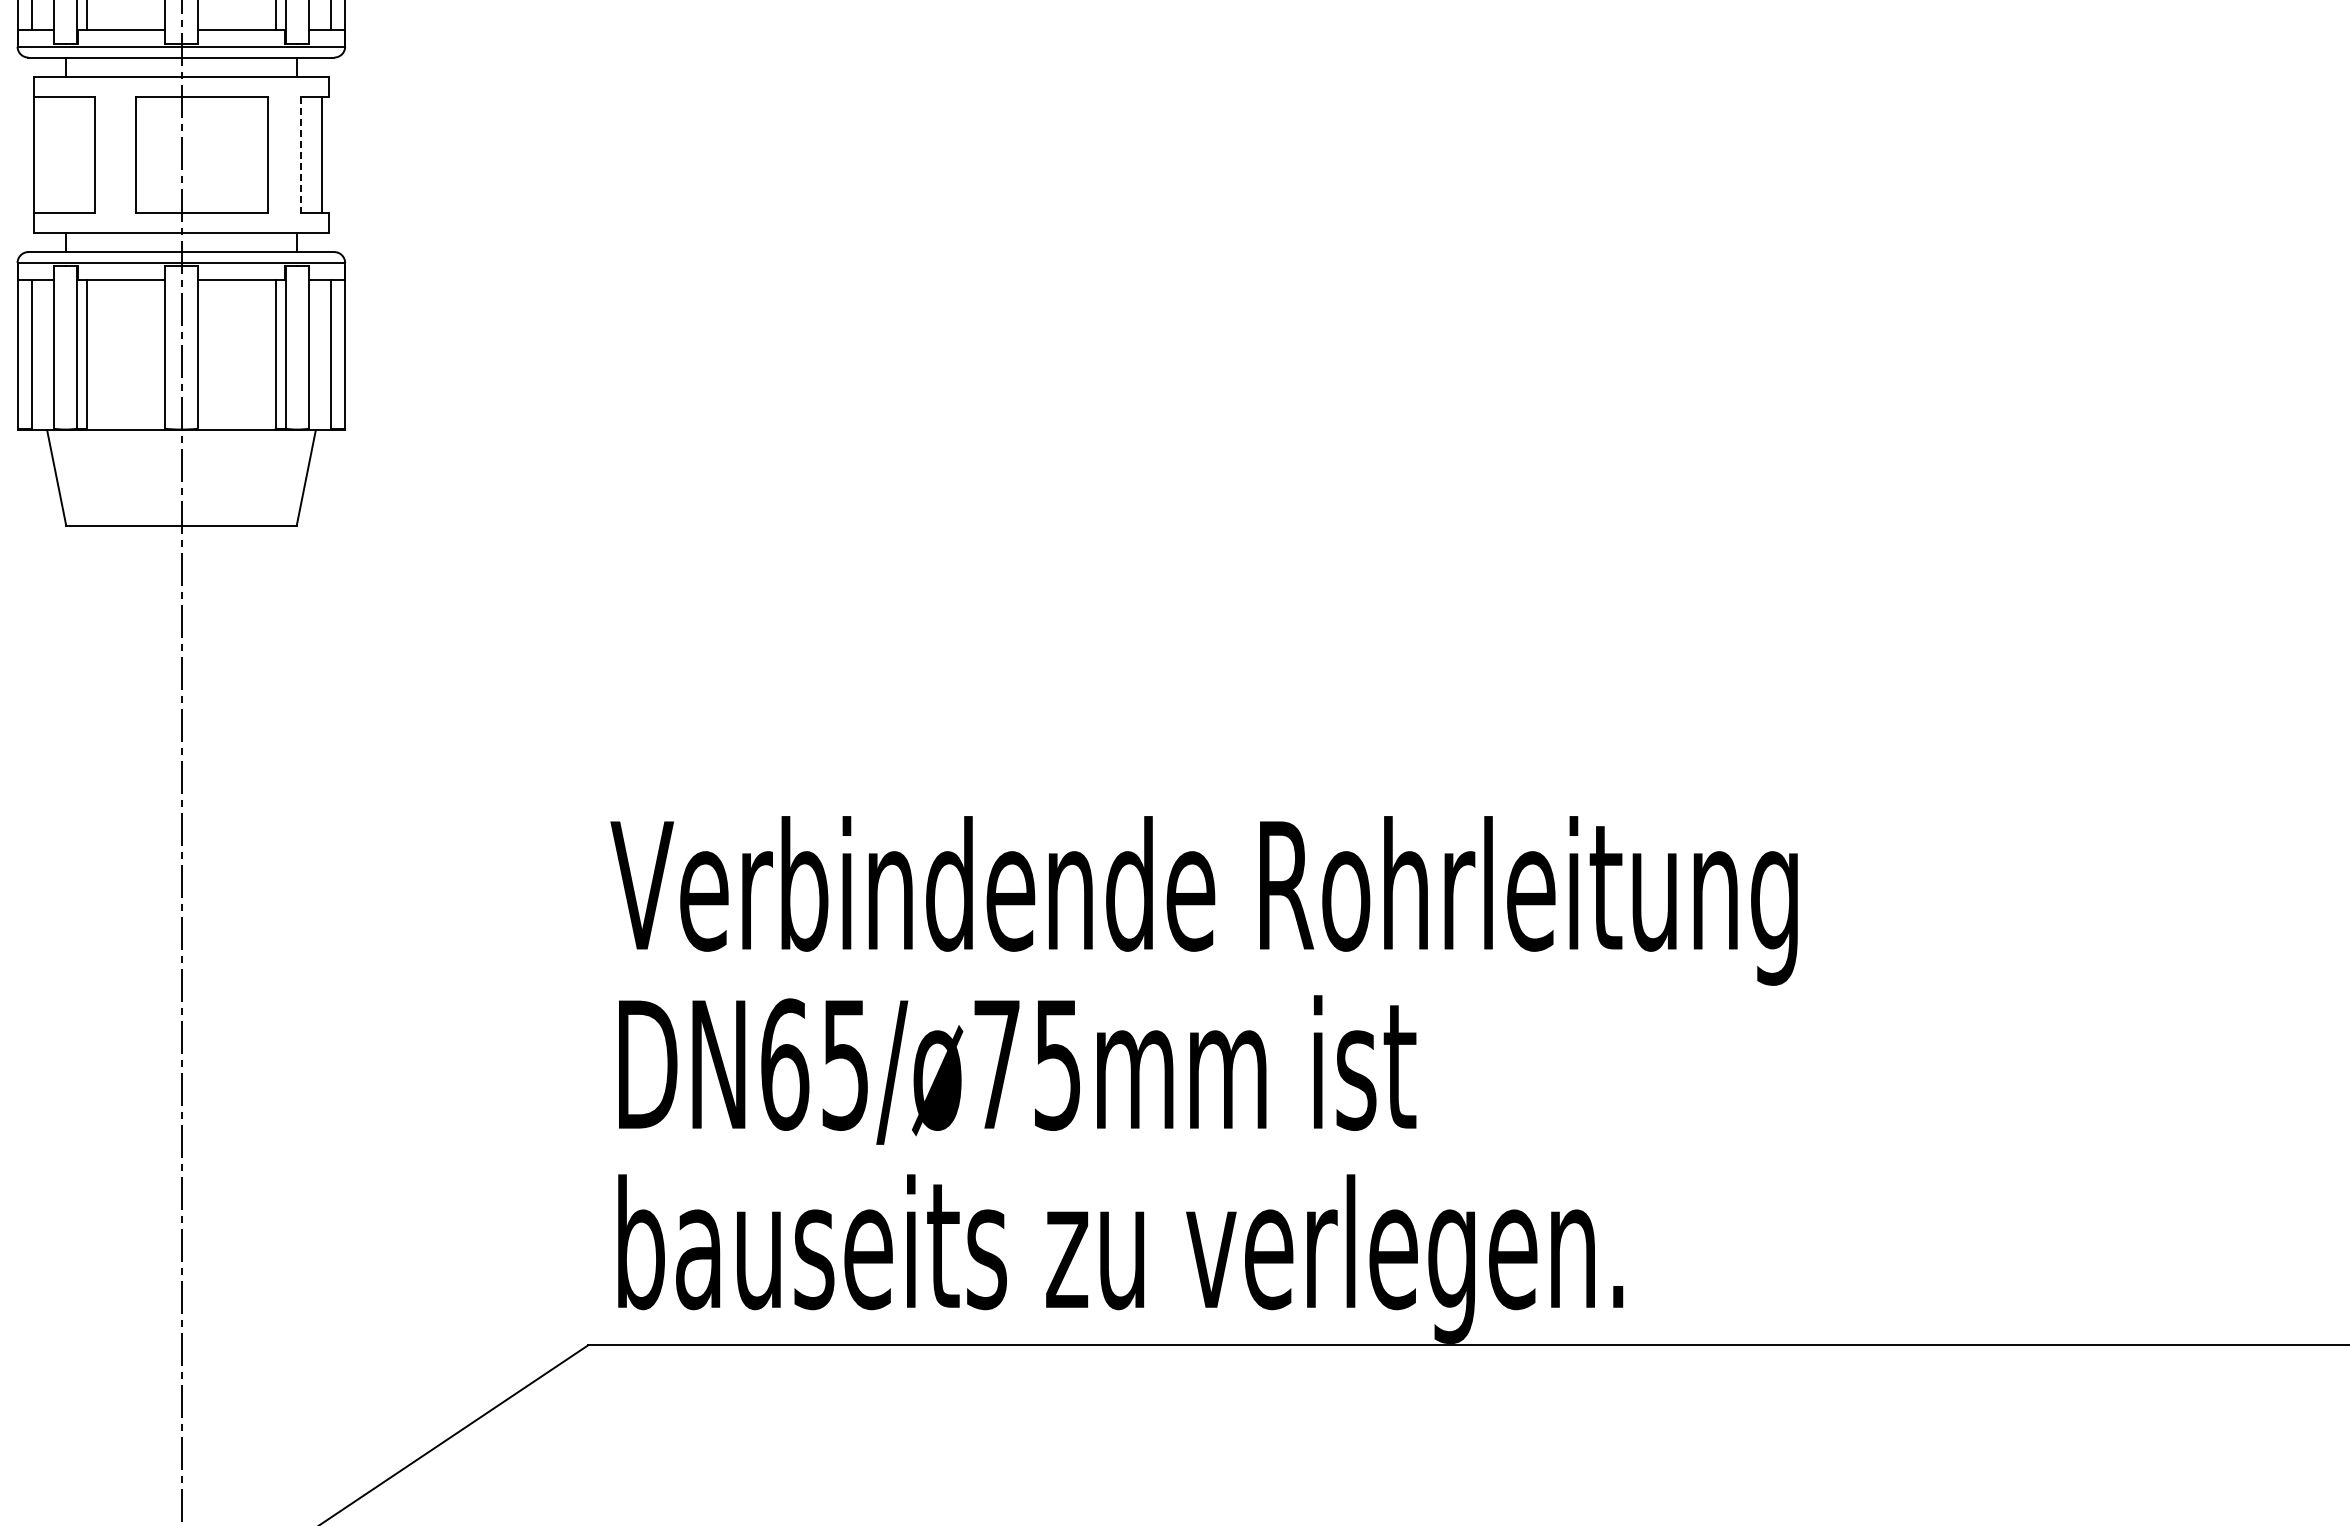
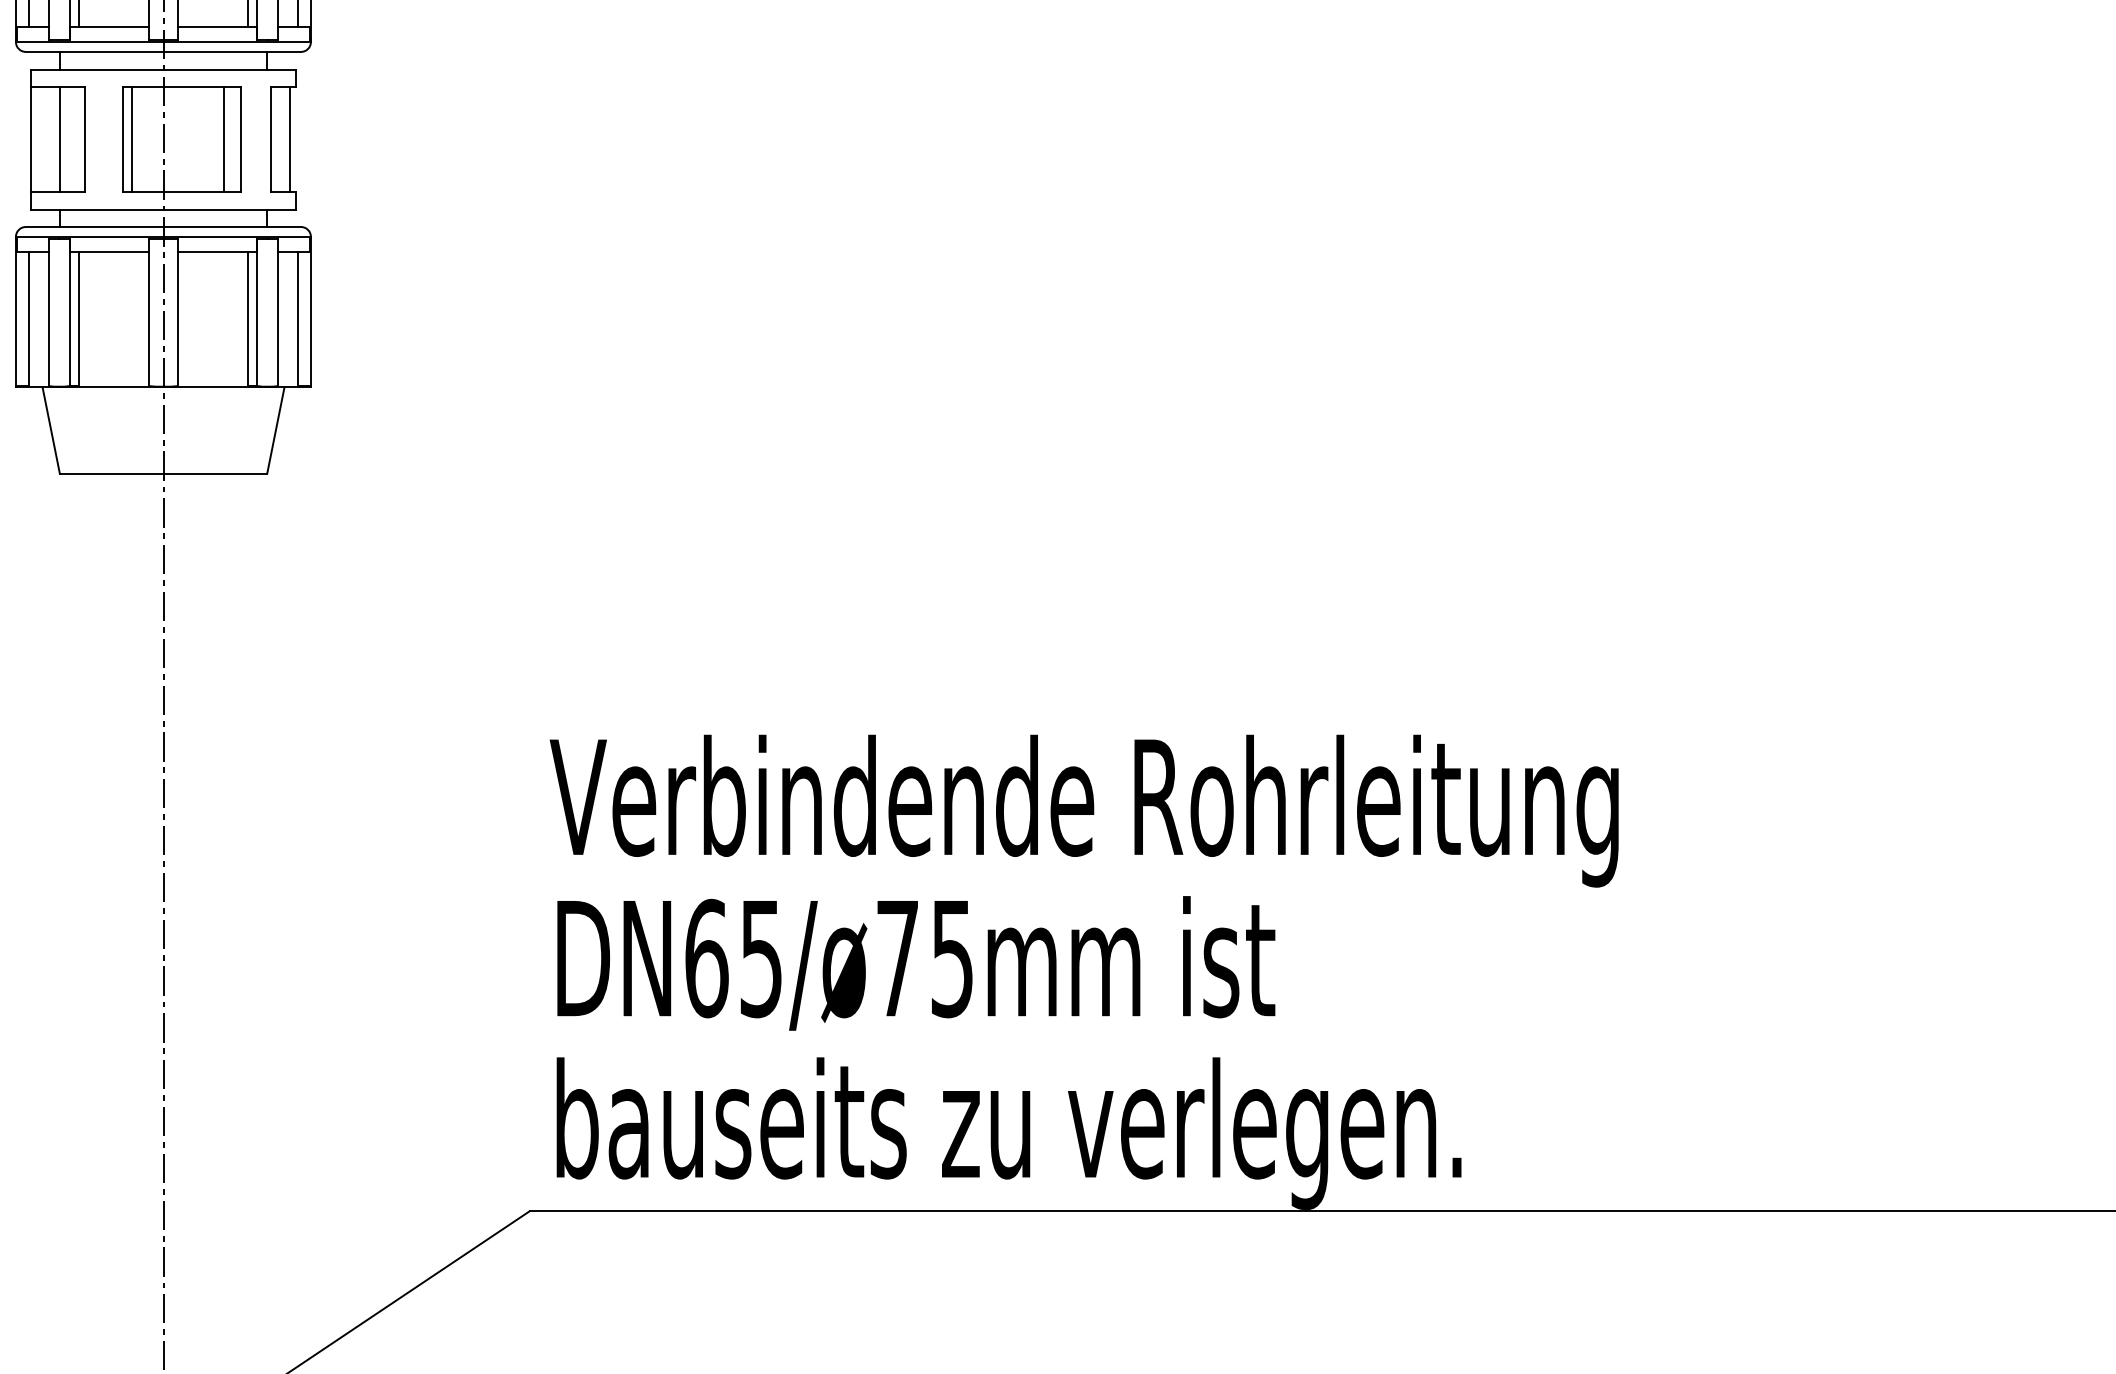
line: (66, 154) -> (60, 139), added
line: (145, 154) -> (131, 139), added
line: (249, 154) -> (224, 139), added
line: (300, 155) -> (270, 140), dashed -> solid

